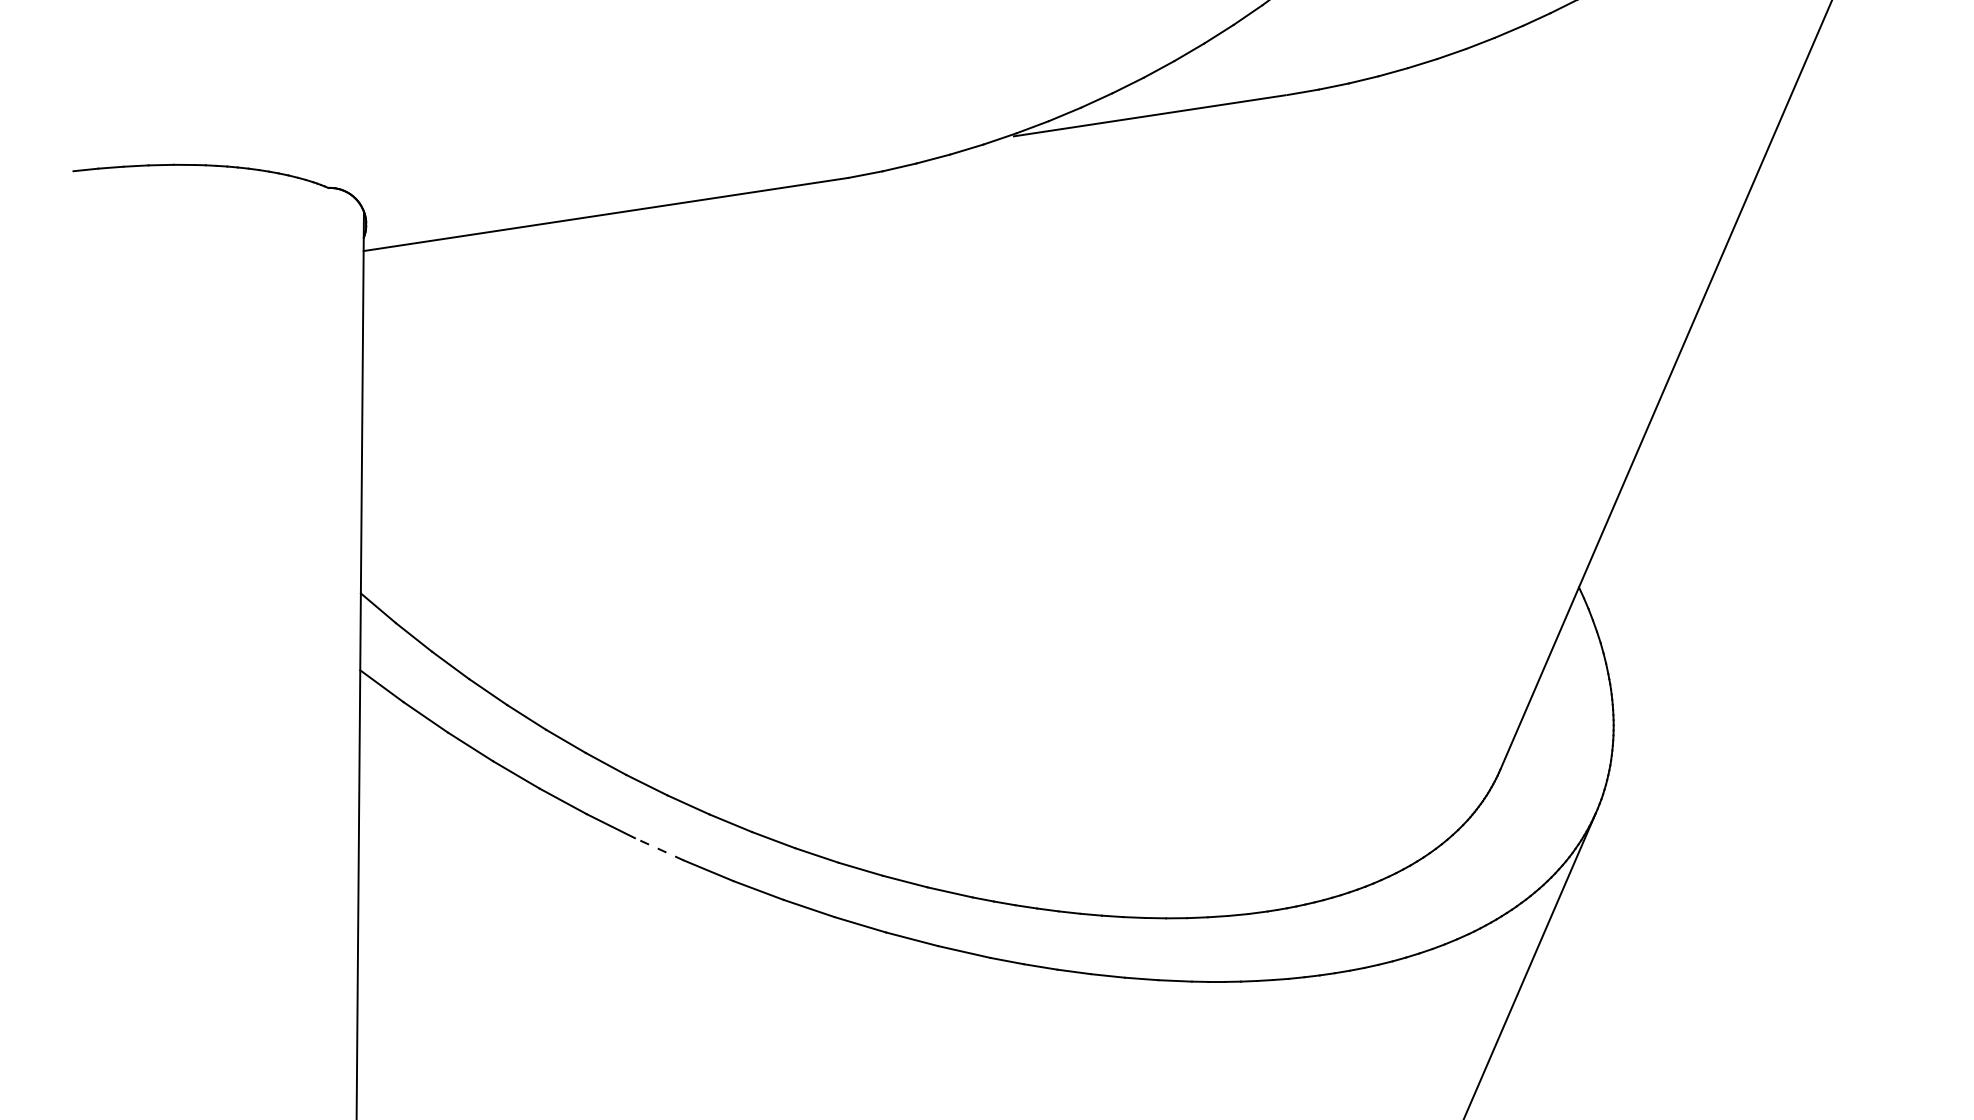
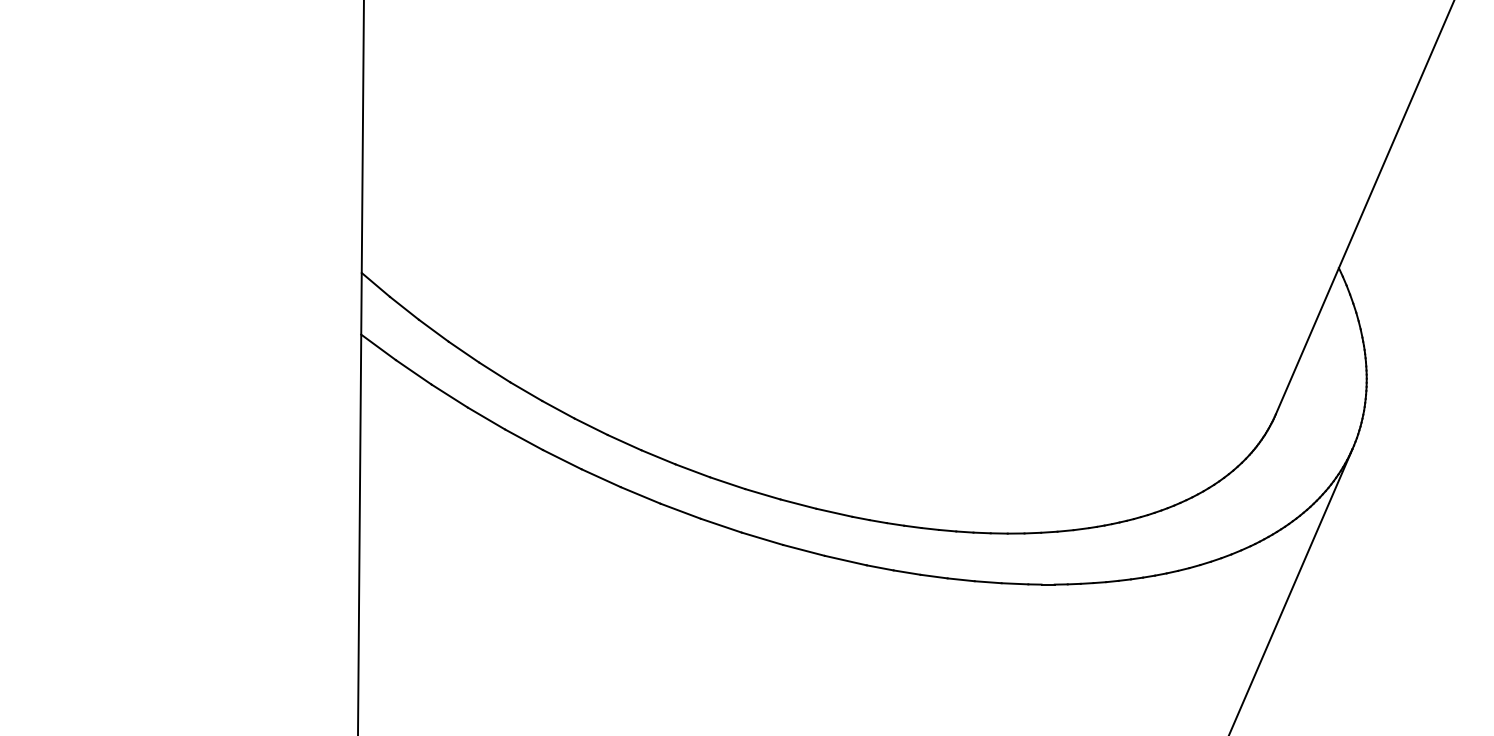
line: (659, 849) -> (601, 478), dashed -> solid

